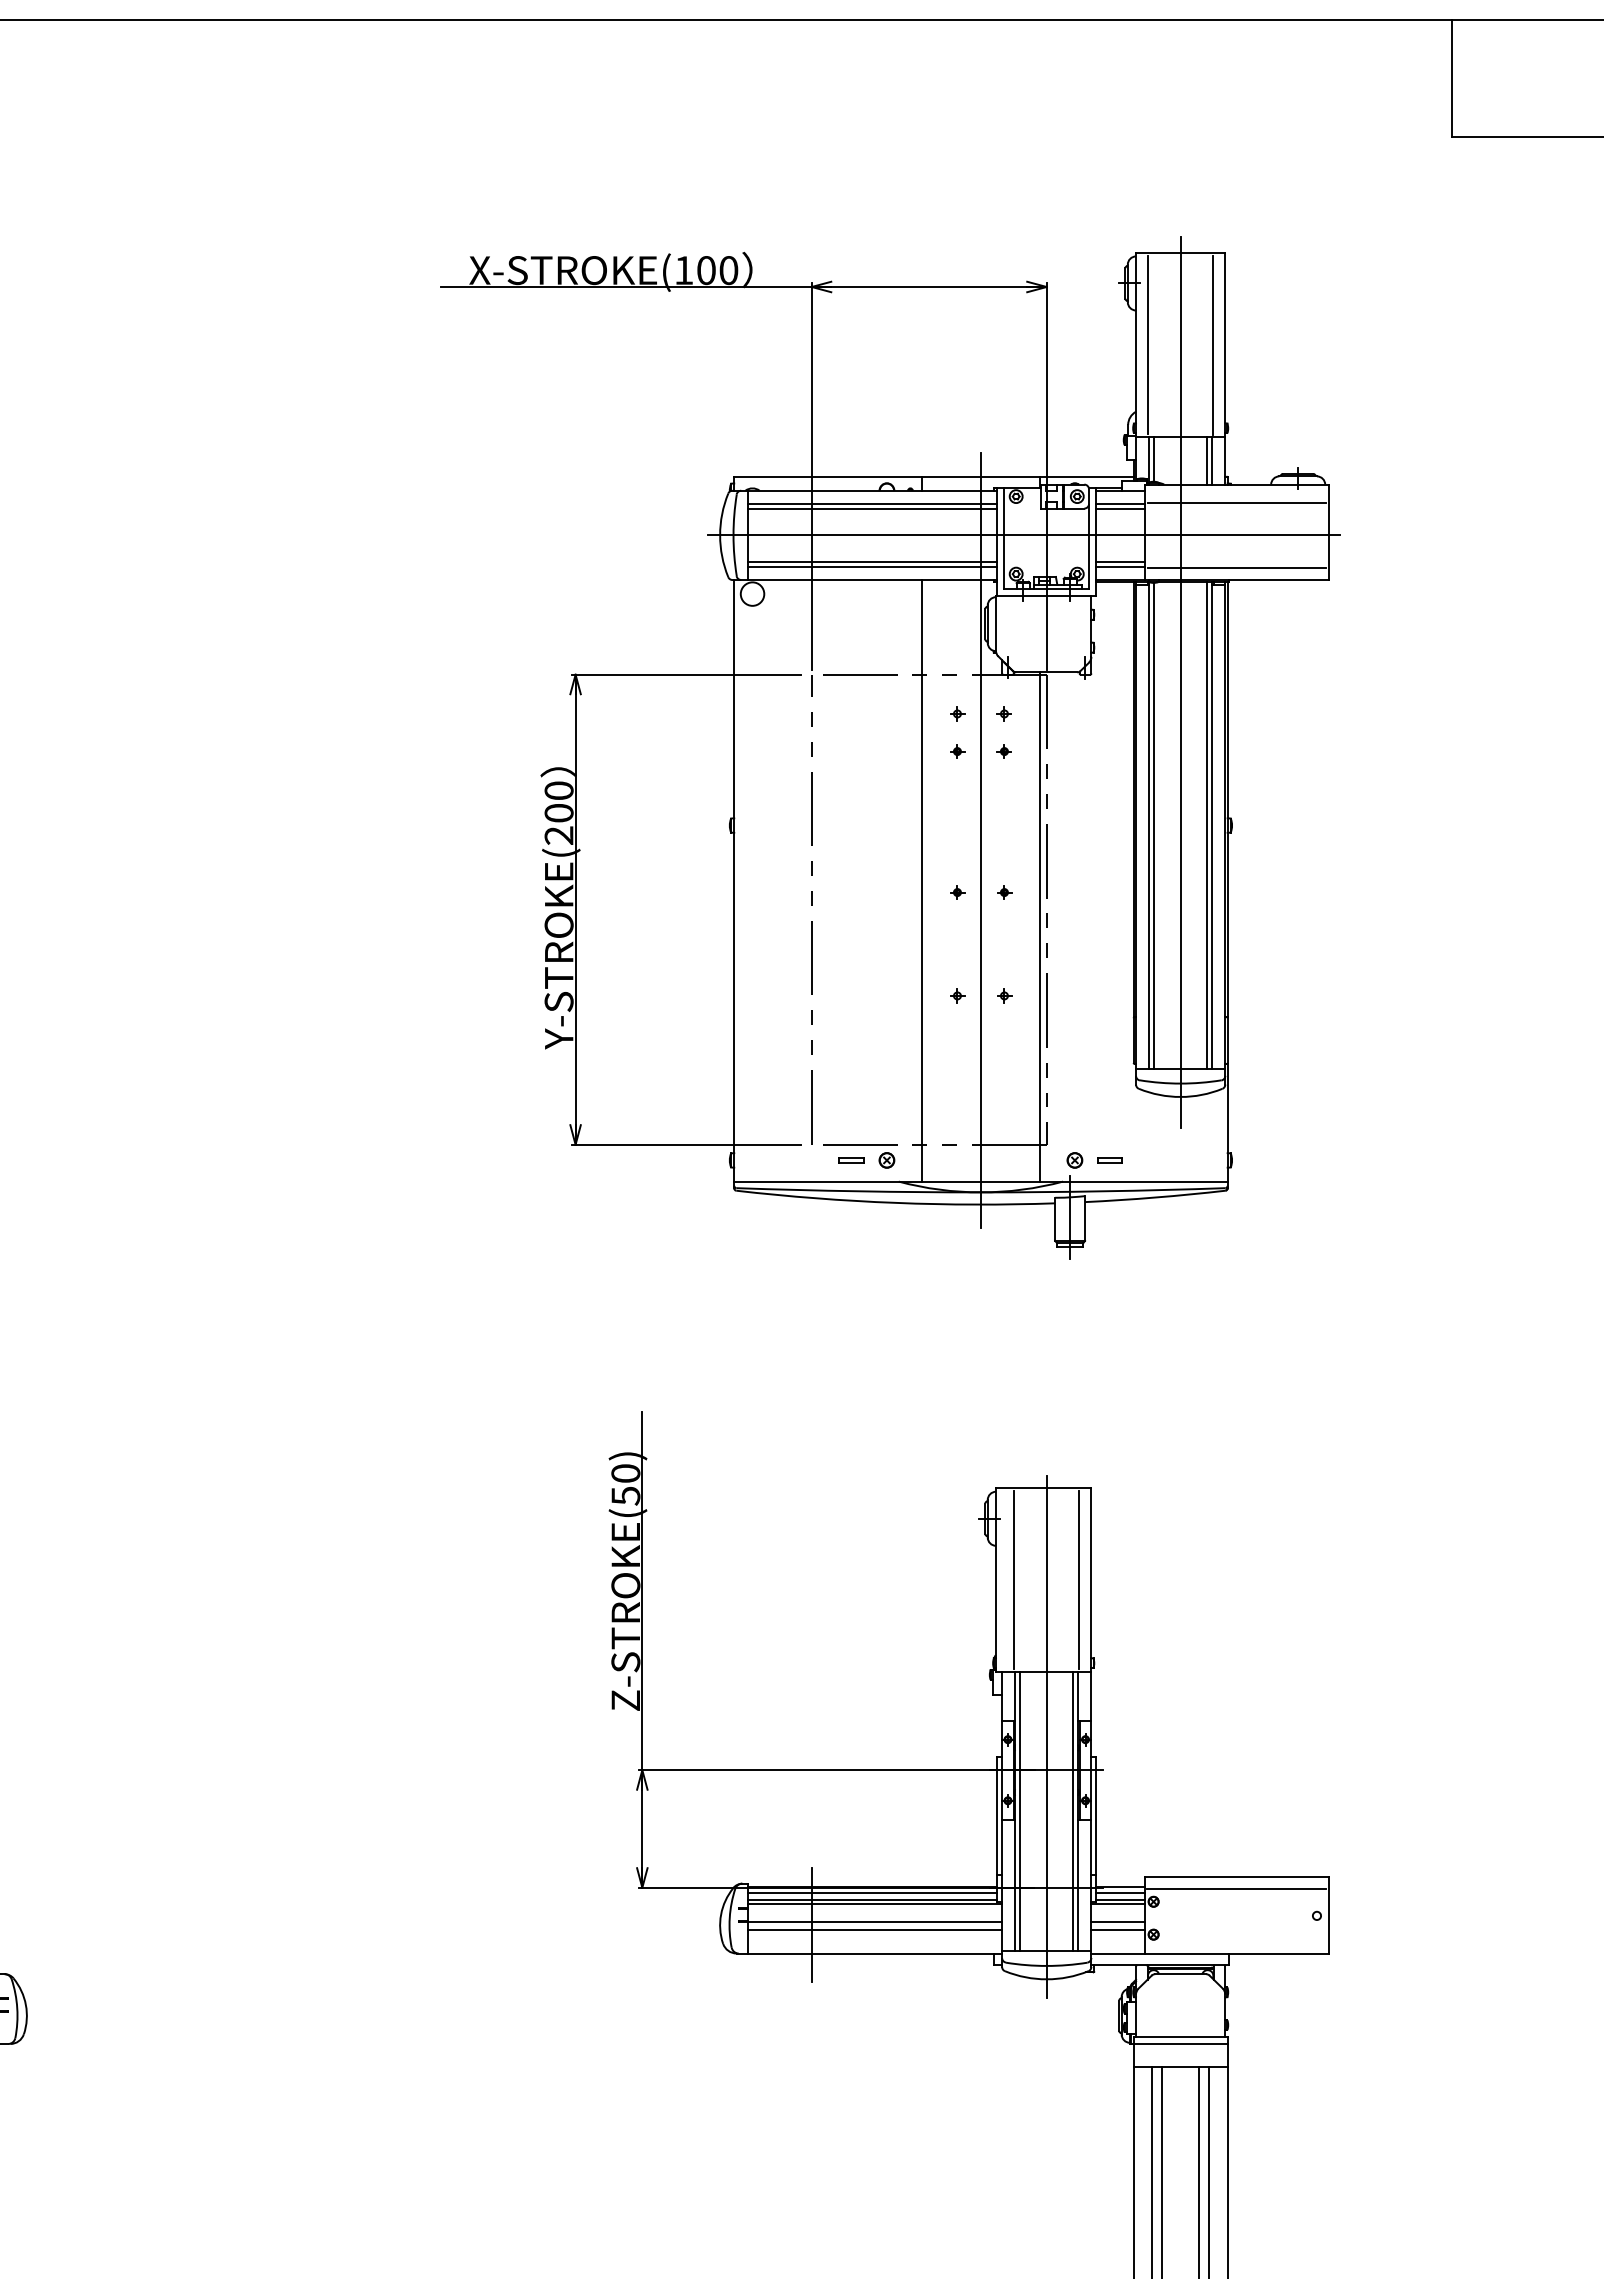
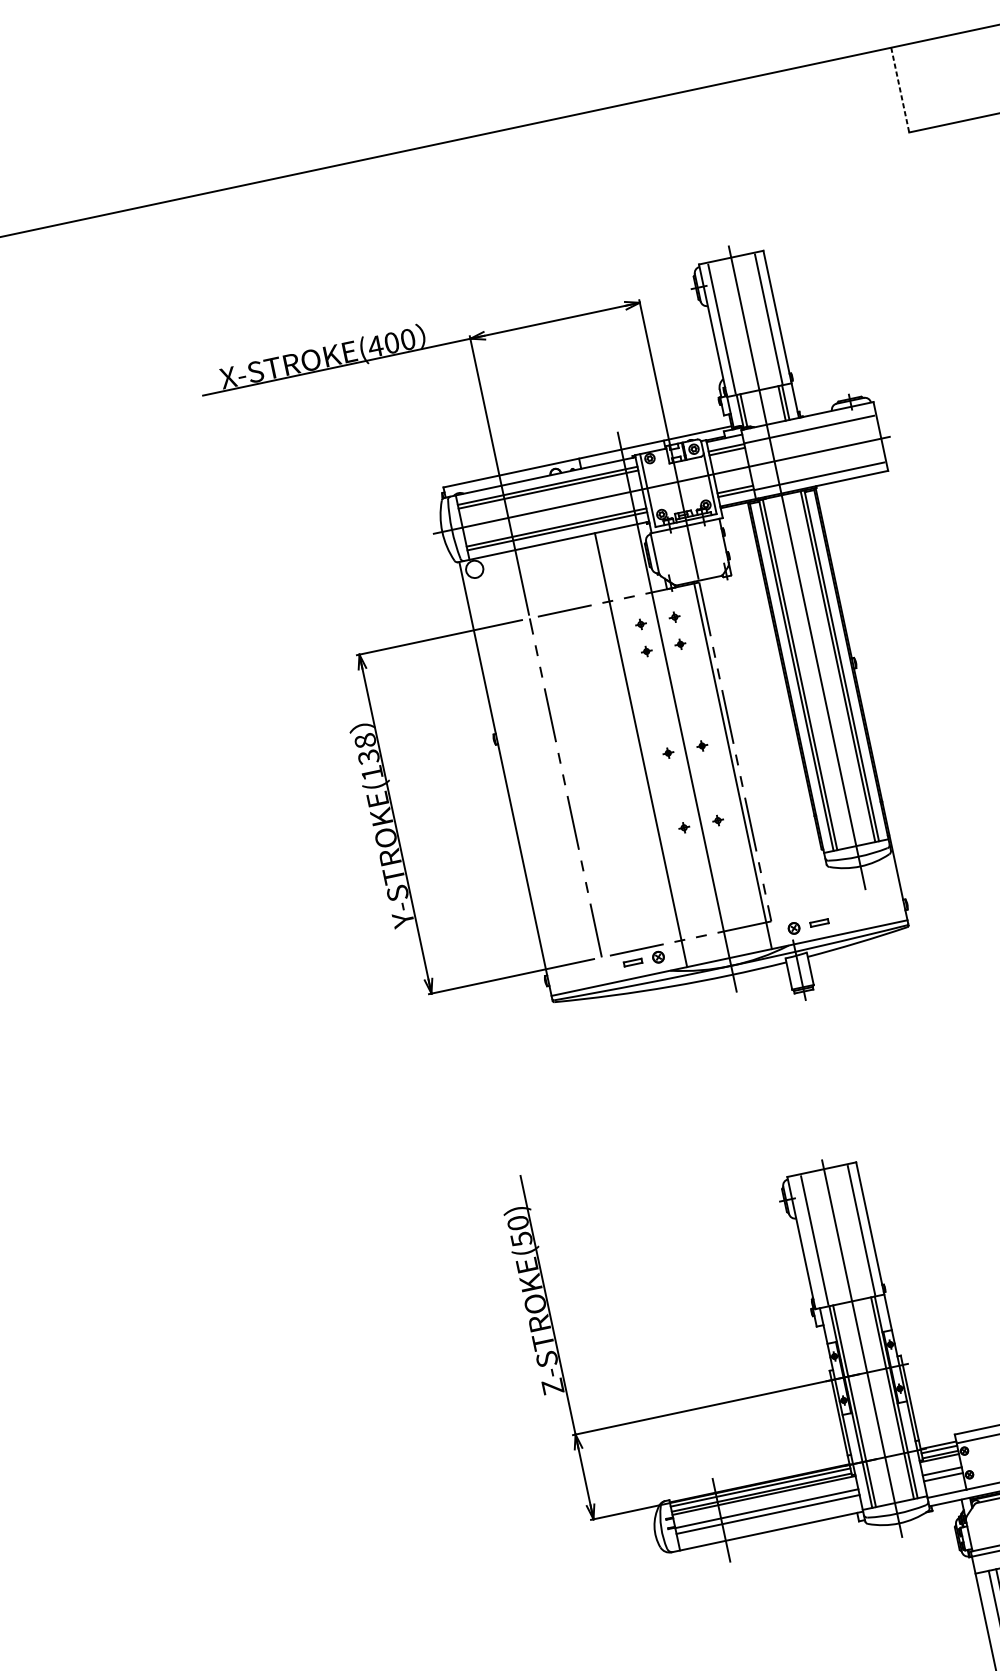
line: (1452, 78) -> (900, 90), solid -> dashed
text: (683, 270) -> (375, 346), X-STROKE(100 -> X-STROKE(400
text: (558, 812) -> (368, 756), Y-STROKE(200 -> Y-STROKE(138

